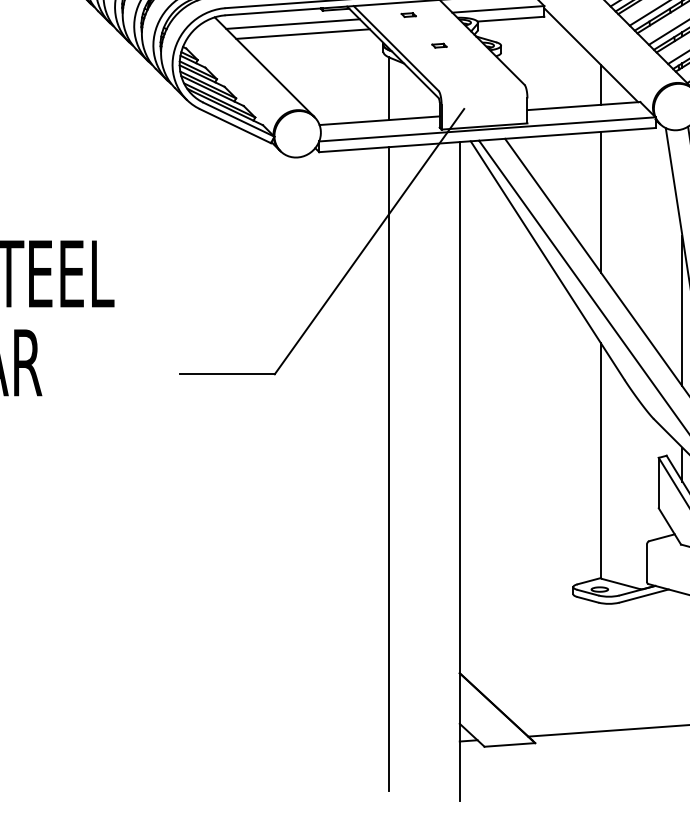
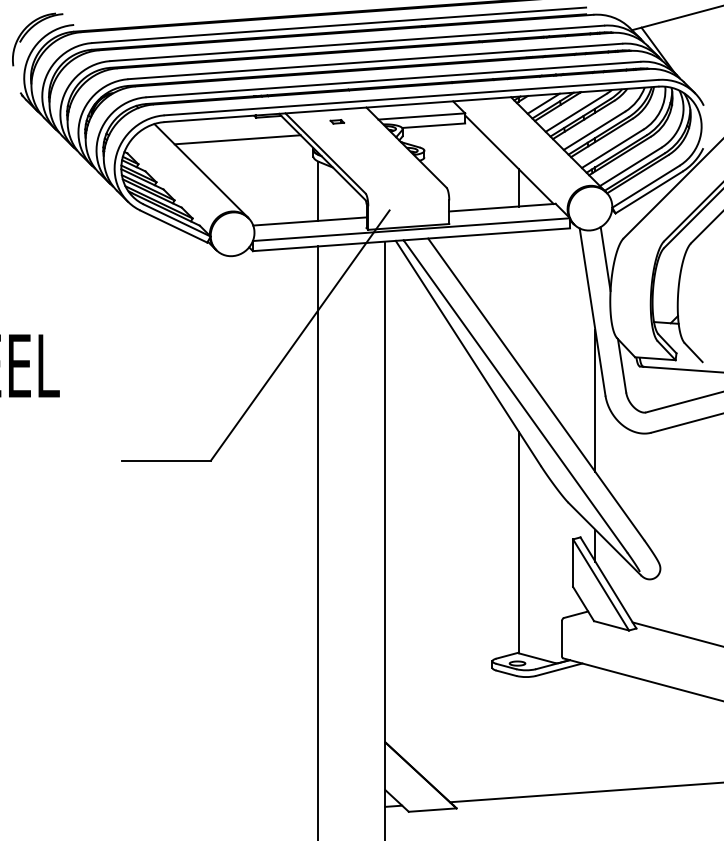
line: (293, 23) -> (228, 129), removed
part: (438, 45) -> (365, 150), removed
line: (600, 202) -> (518, 298), removed

